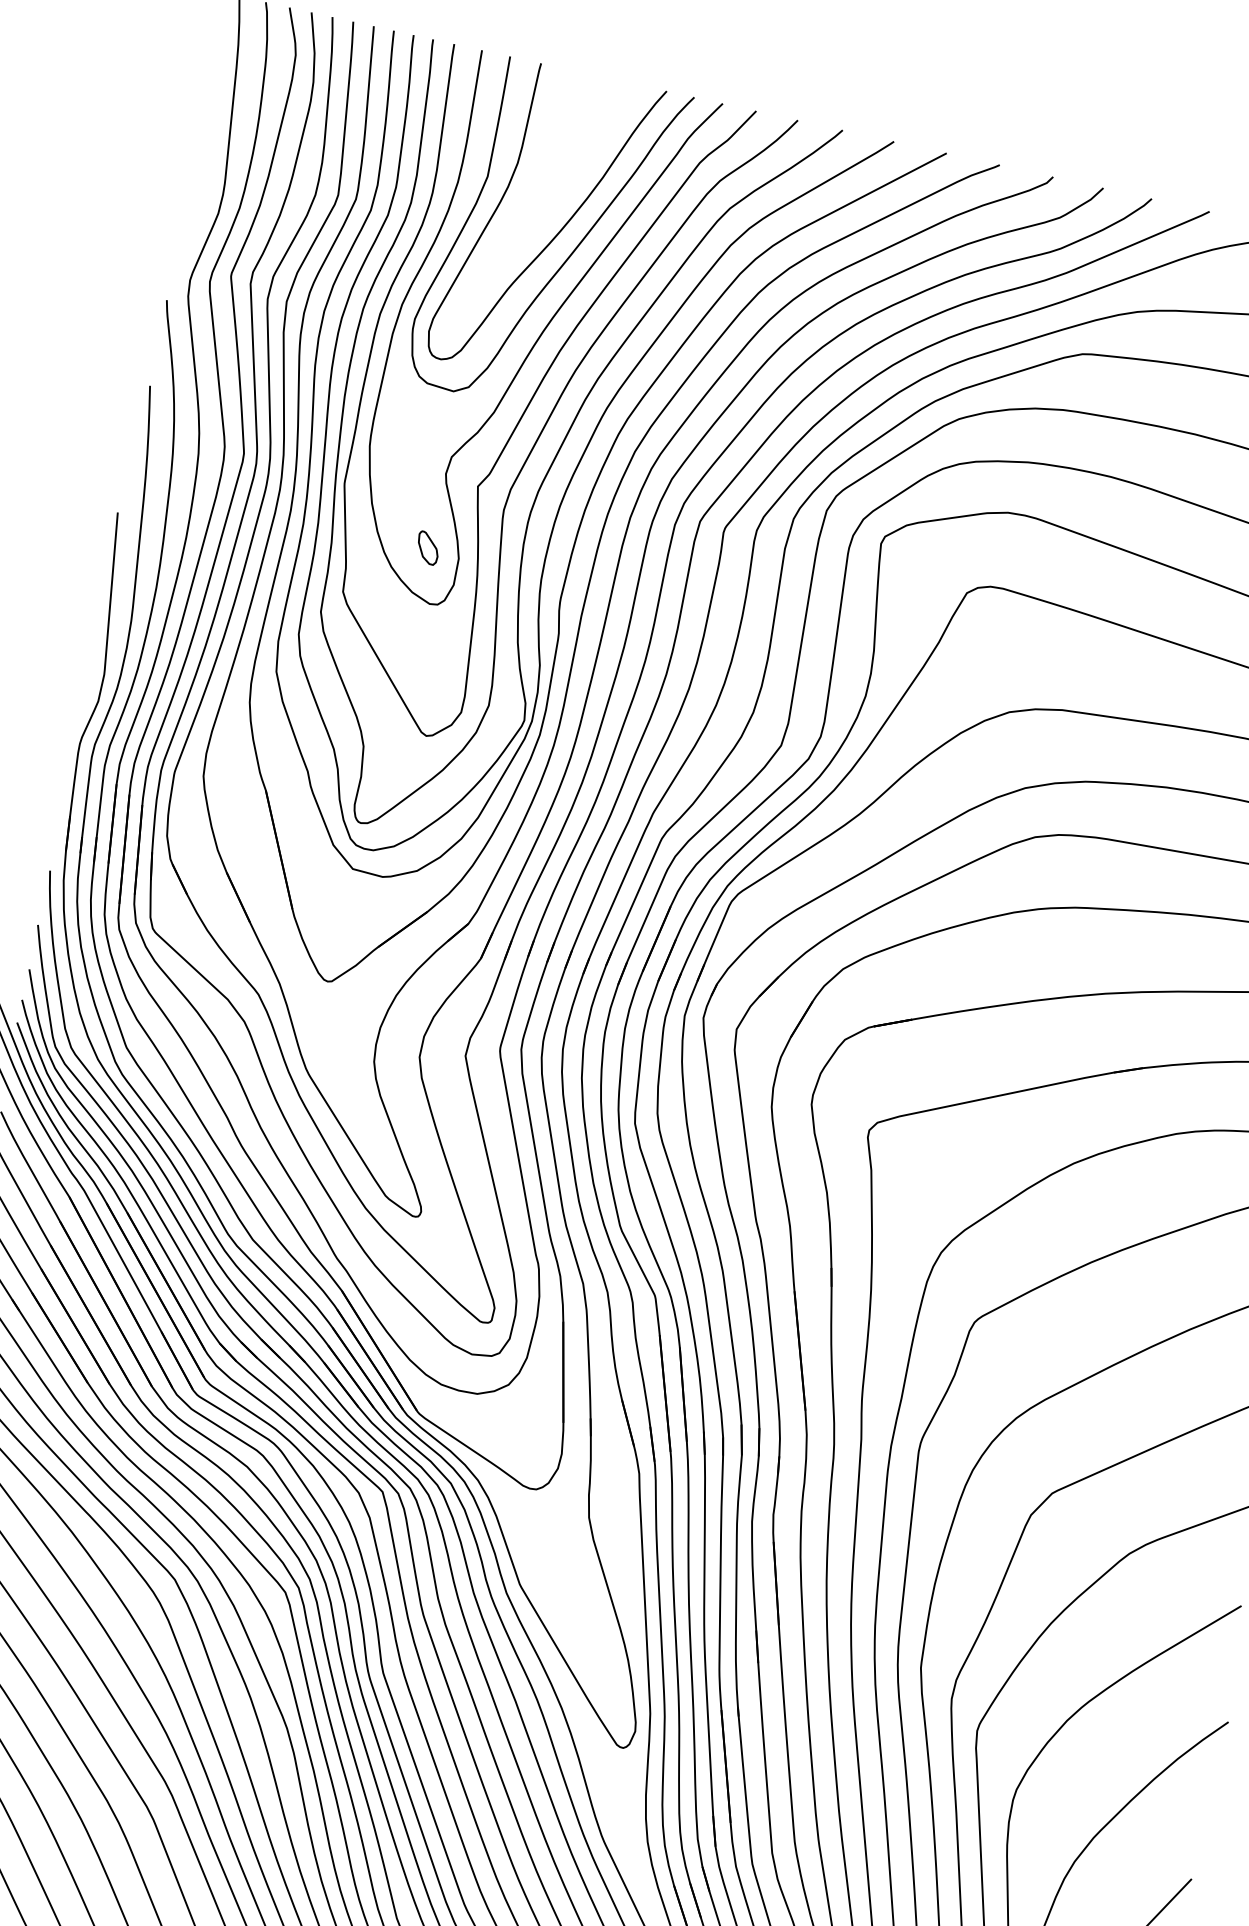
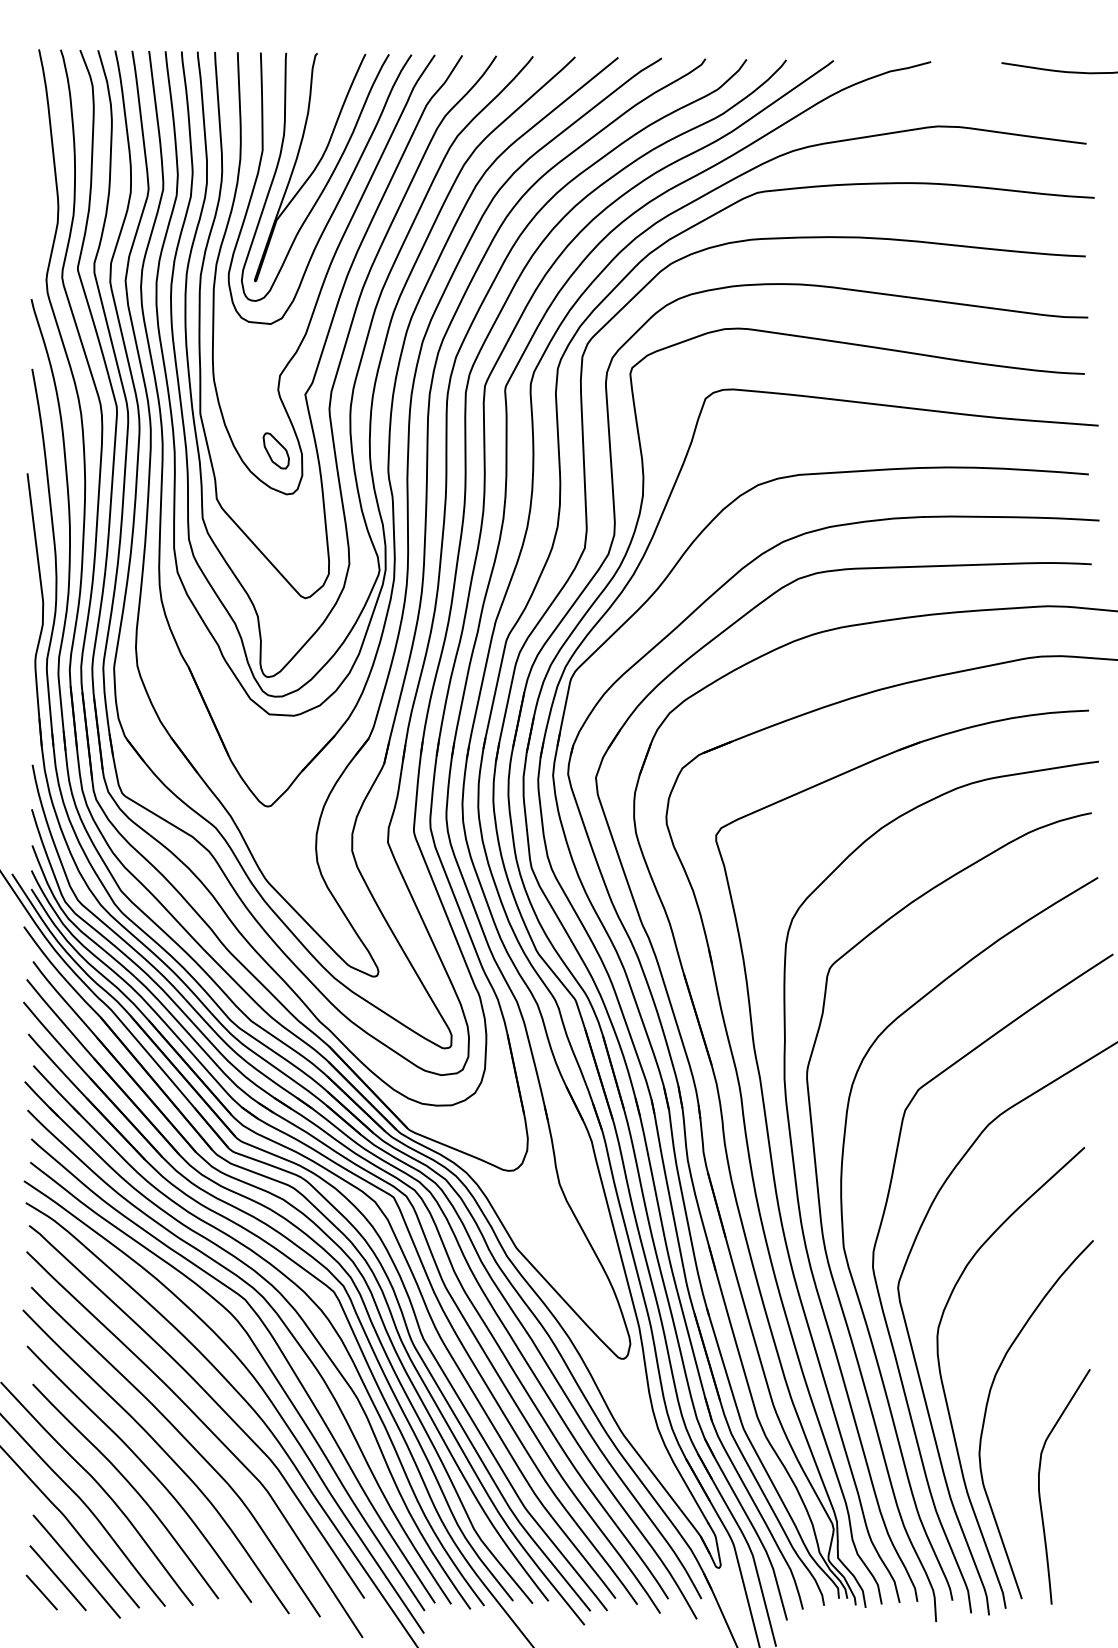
curve: (545, 213) -> (313, 169), added
part: (427, 547) -> (275, 450), size x1.43

